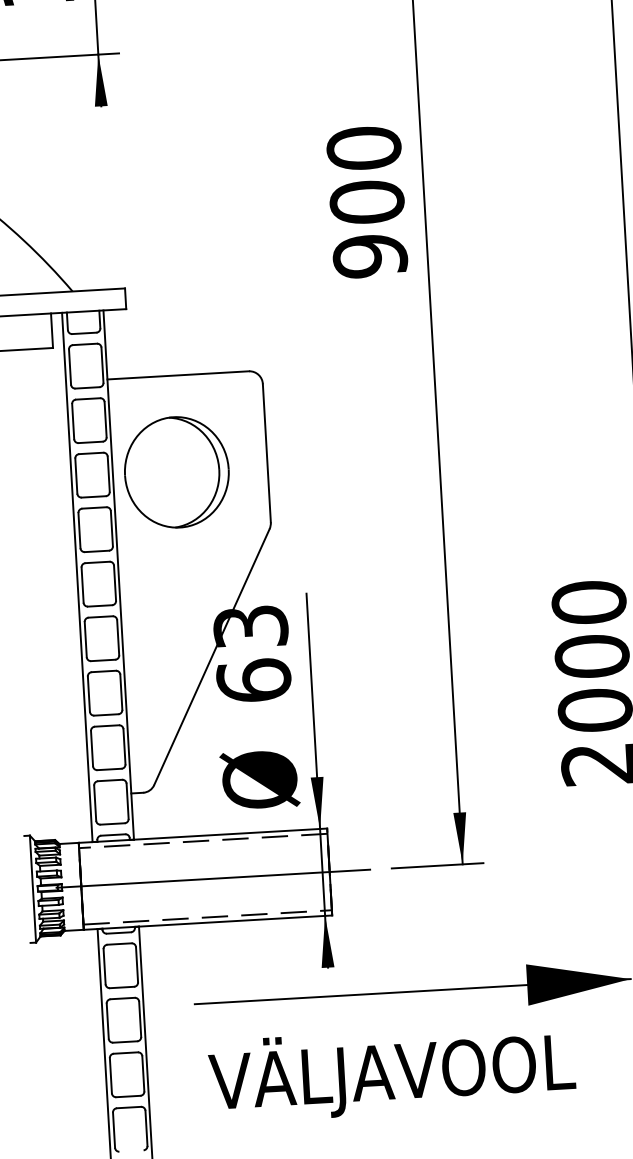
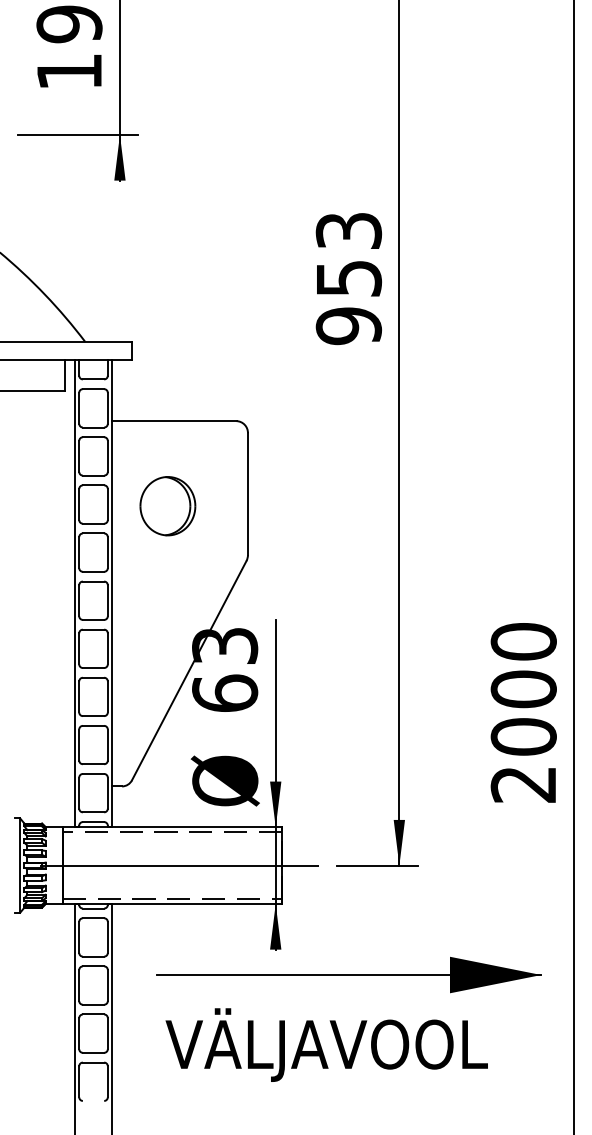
text: (365, 175) -> (348, 254), 900 -> 953
part: (176, 471) -> (167, 505), size x0.6

